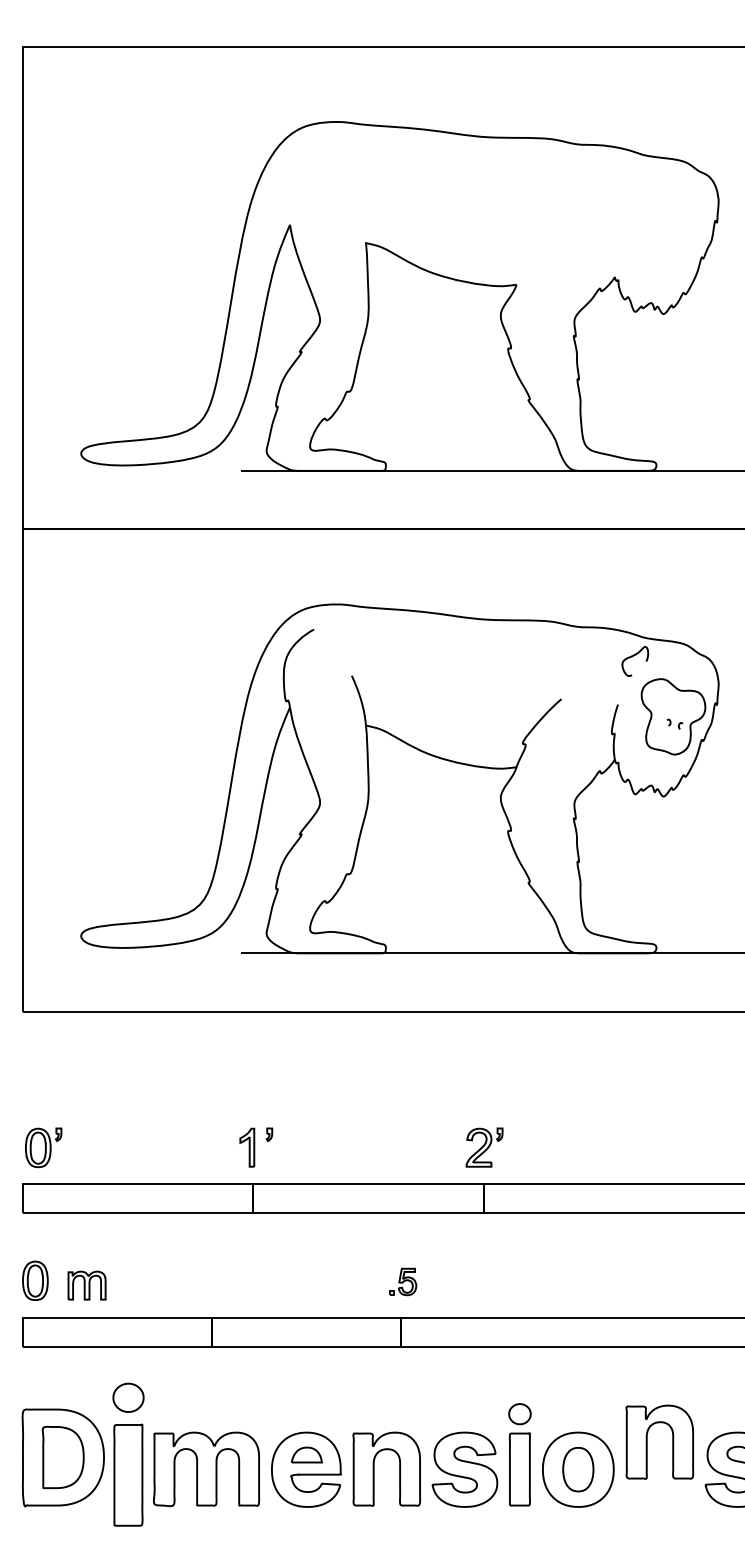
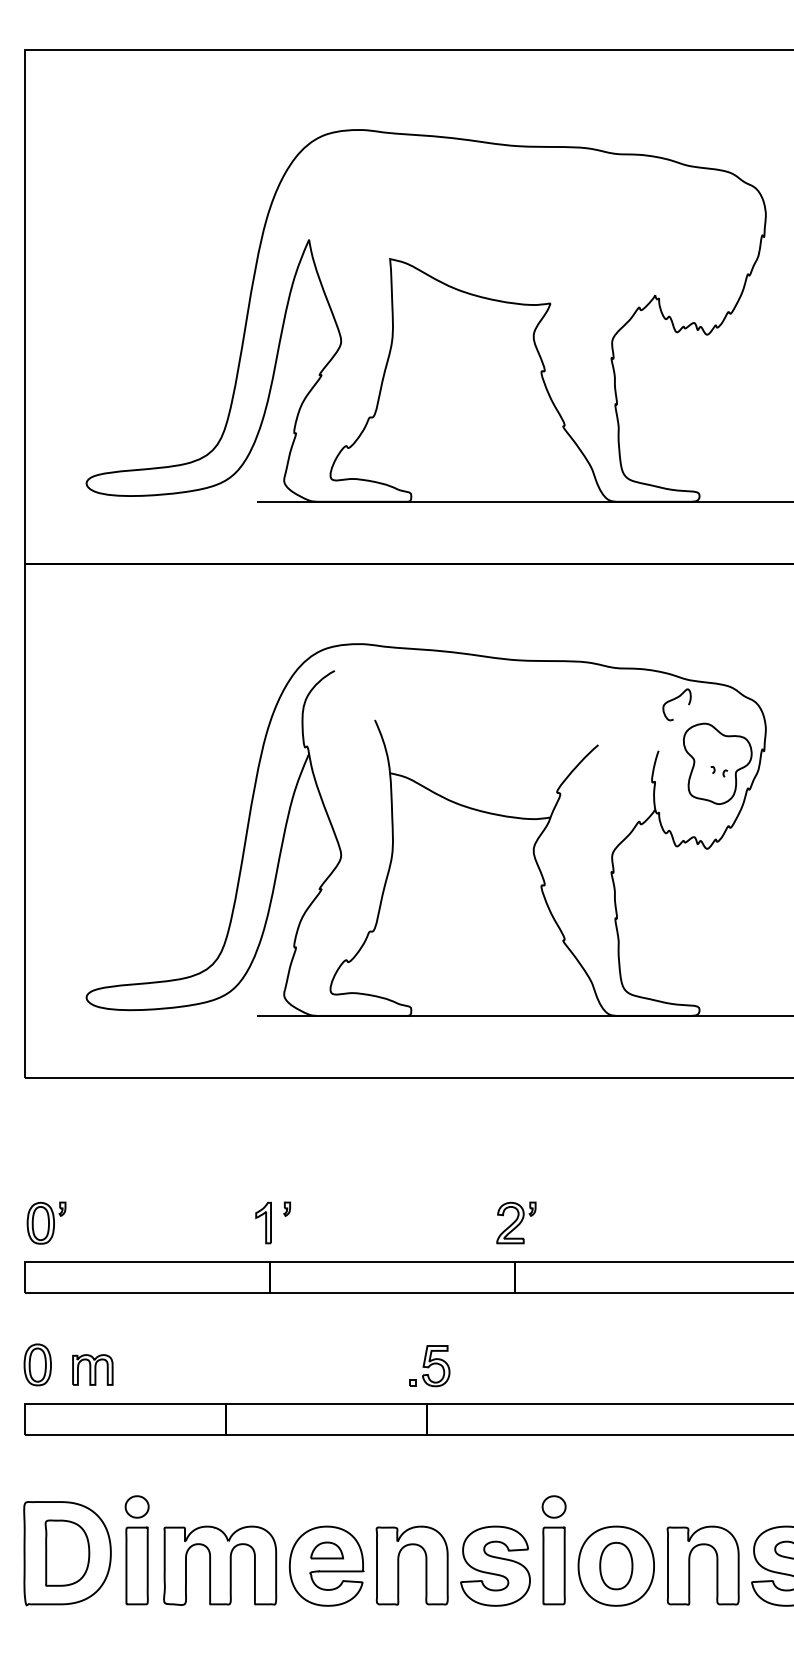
part: (403, 1281) -> (430, 1365), size x1.43
part: (647, 1441) -> (690, 1564), moved
part: (128, 1454) -> (136, 1549), size x0.71

